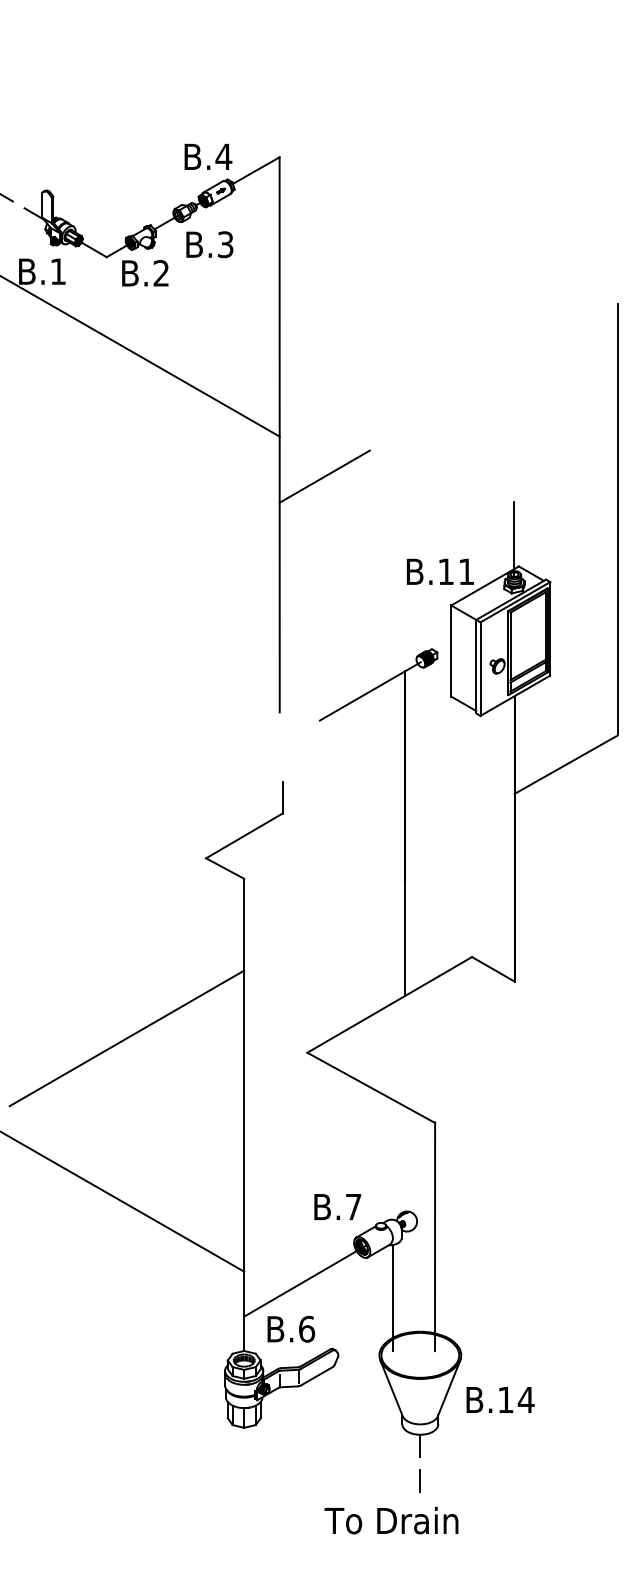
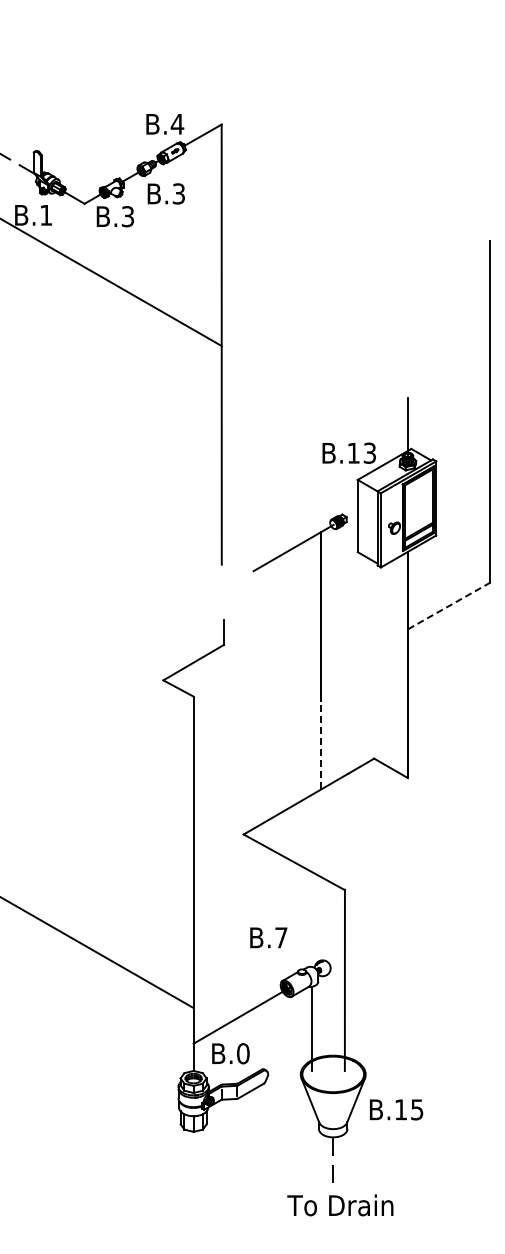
text: (160, 273) -> (127, 216), B.2 -> B.3
line: (324, 476) -> (257, 377), removed
text: (466, 570) -> (369, 452), B.11 -> B.13
line: (566, 763) -> (449, 605), solid -> dashed
line: (405, 939) -> (321, 744), solid -> dashed
line: (126, 1037) -> (100, 822), removed
text: (337, 1206) -> (268, 937), moved
text: (307, 1328) -> (243, 1053), B.6 -> B.0
text: (525, 1399) -> (416, 1109), B.14 -> B.15
text: (391, 1520) -> (340, 1205), moved

